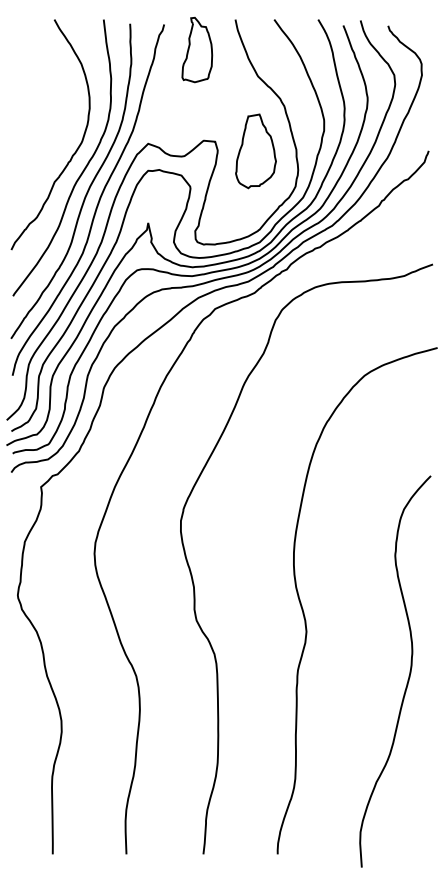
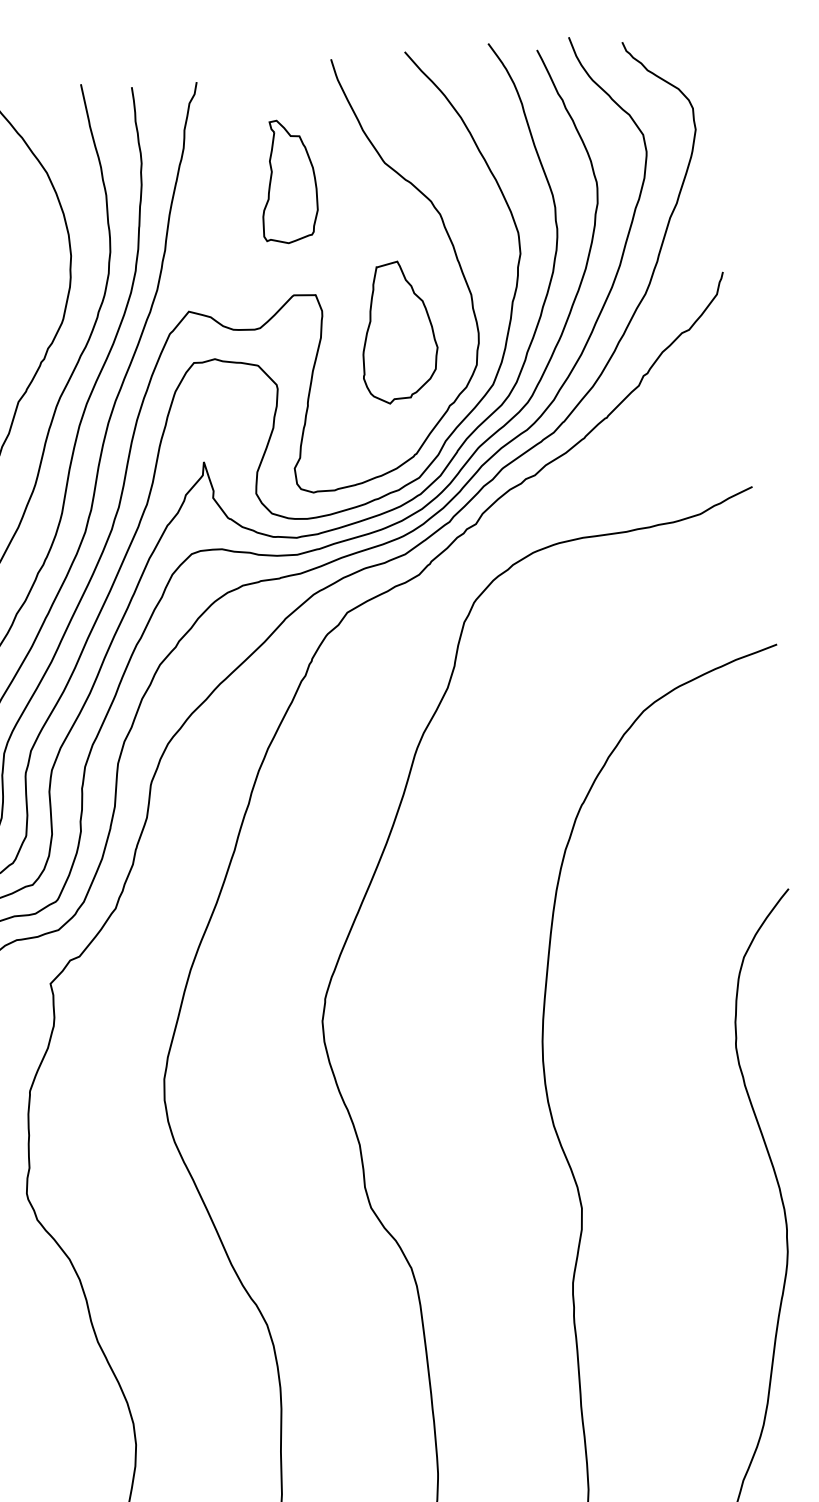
part: (197, 49) -> (287, 180), moved
part: (255, 151) -> (396, 332), moved

